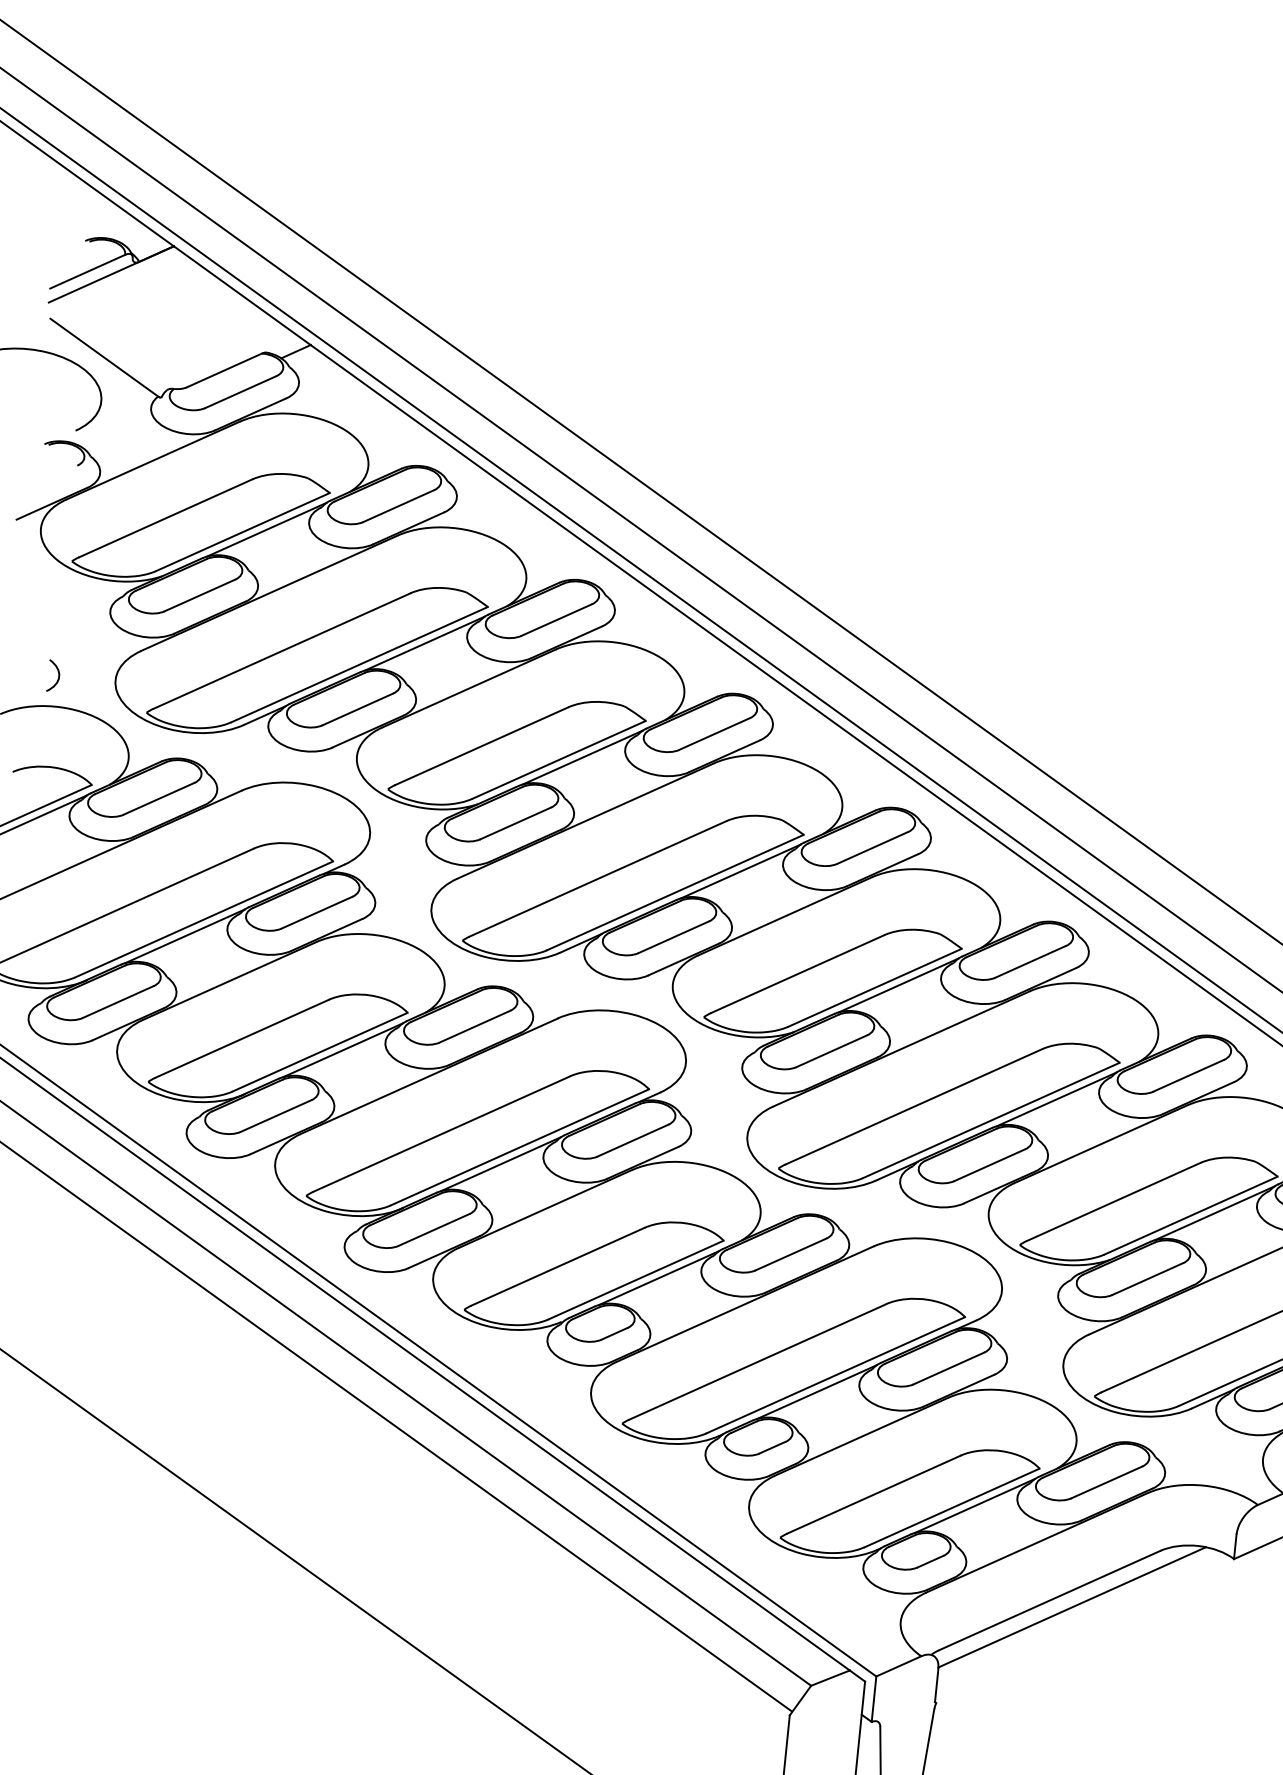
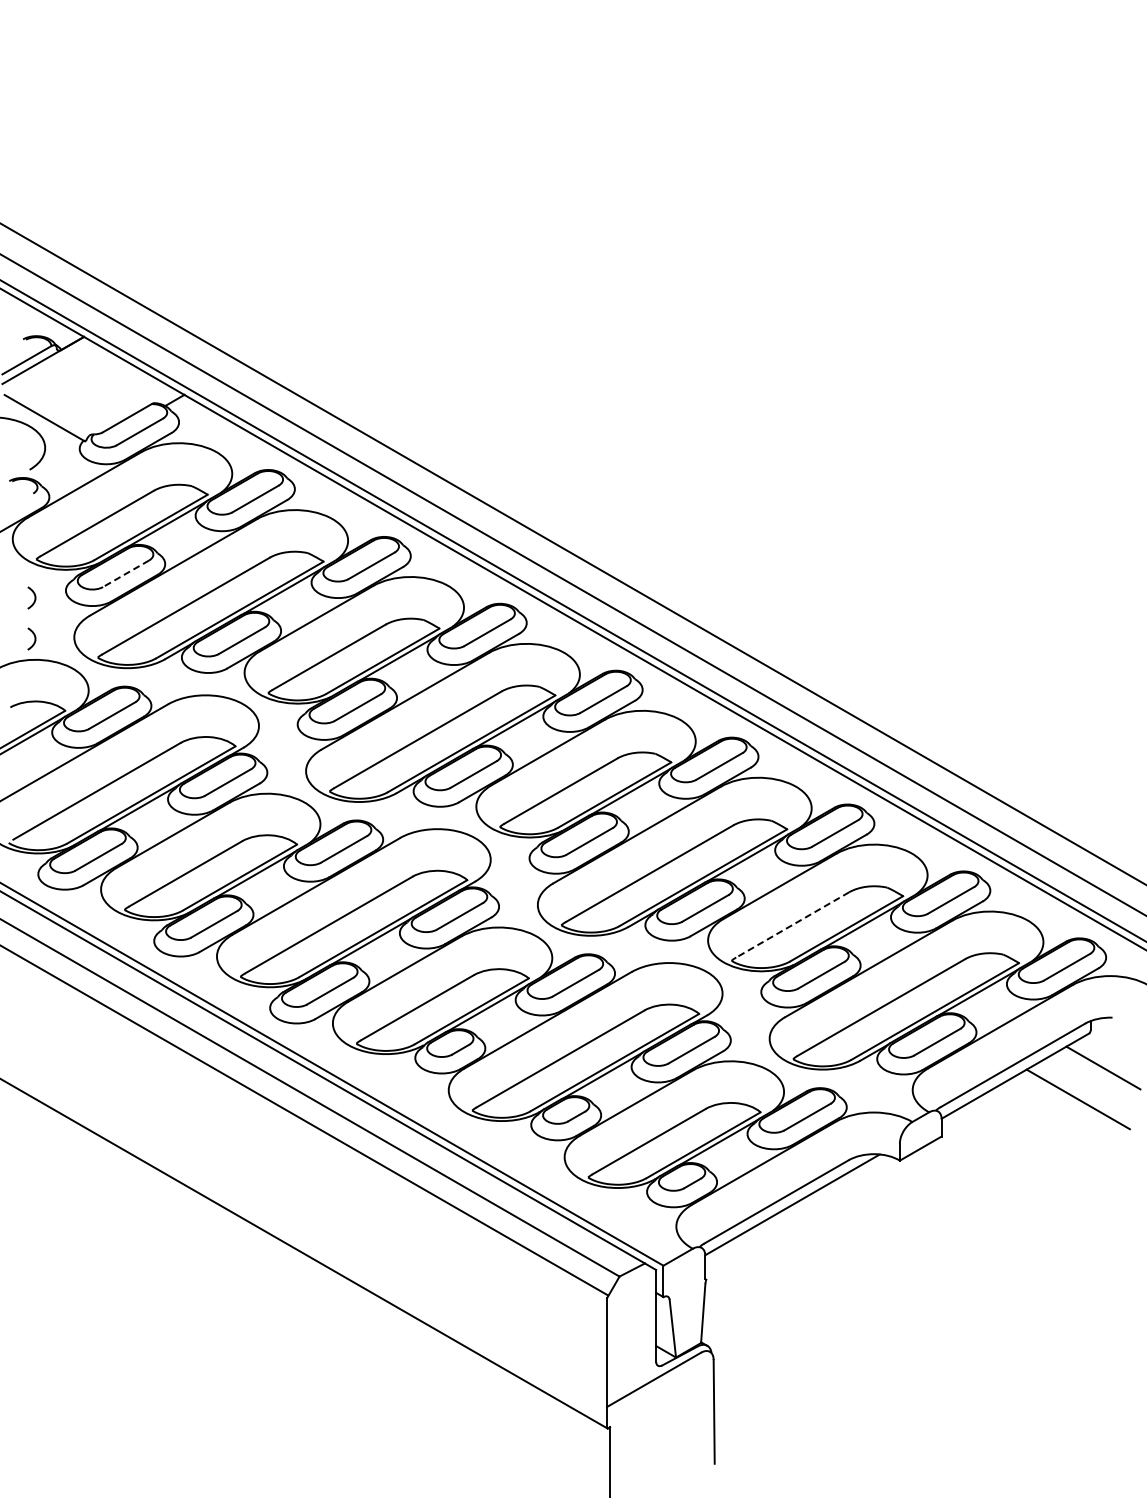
line: (200, 595) -> (126, 573), solid -> dashed
curve: (63, 616) -> (34, 597), added
line: (1113, 1202) -> (792, 925), solid -> dashed

